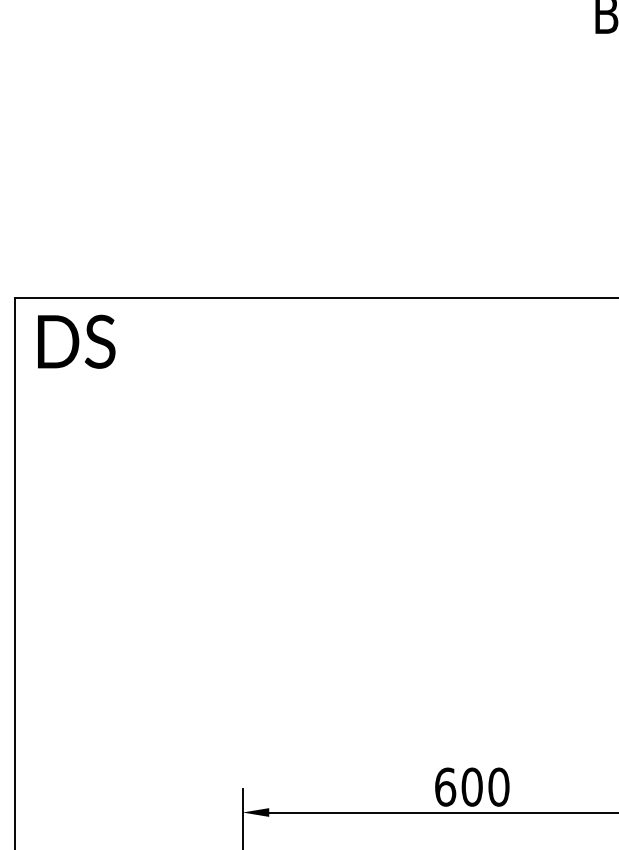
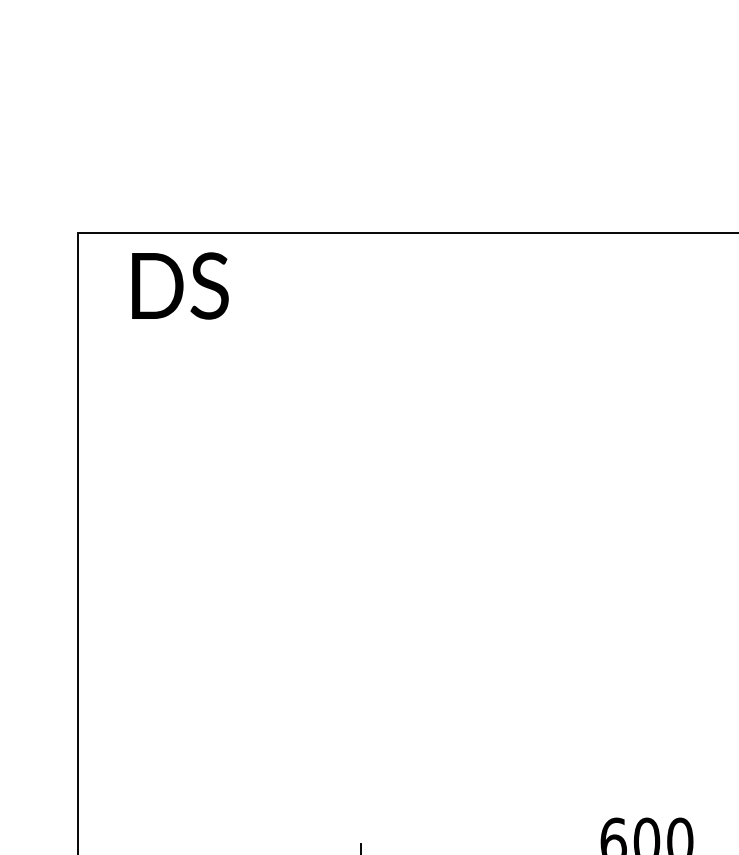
text: (76, 341) -> (180, 285), moved

